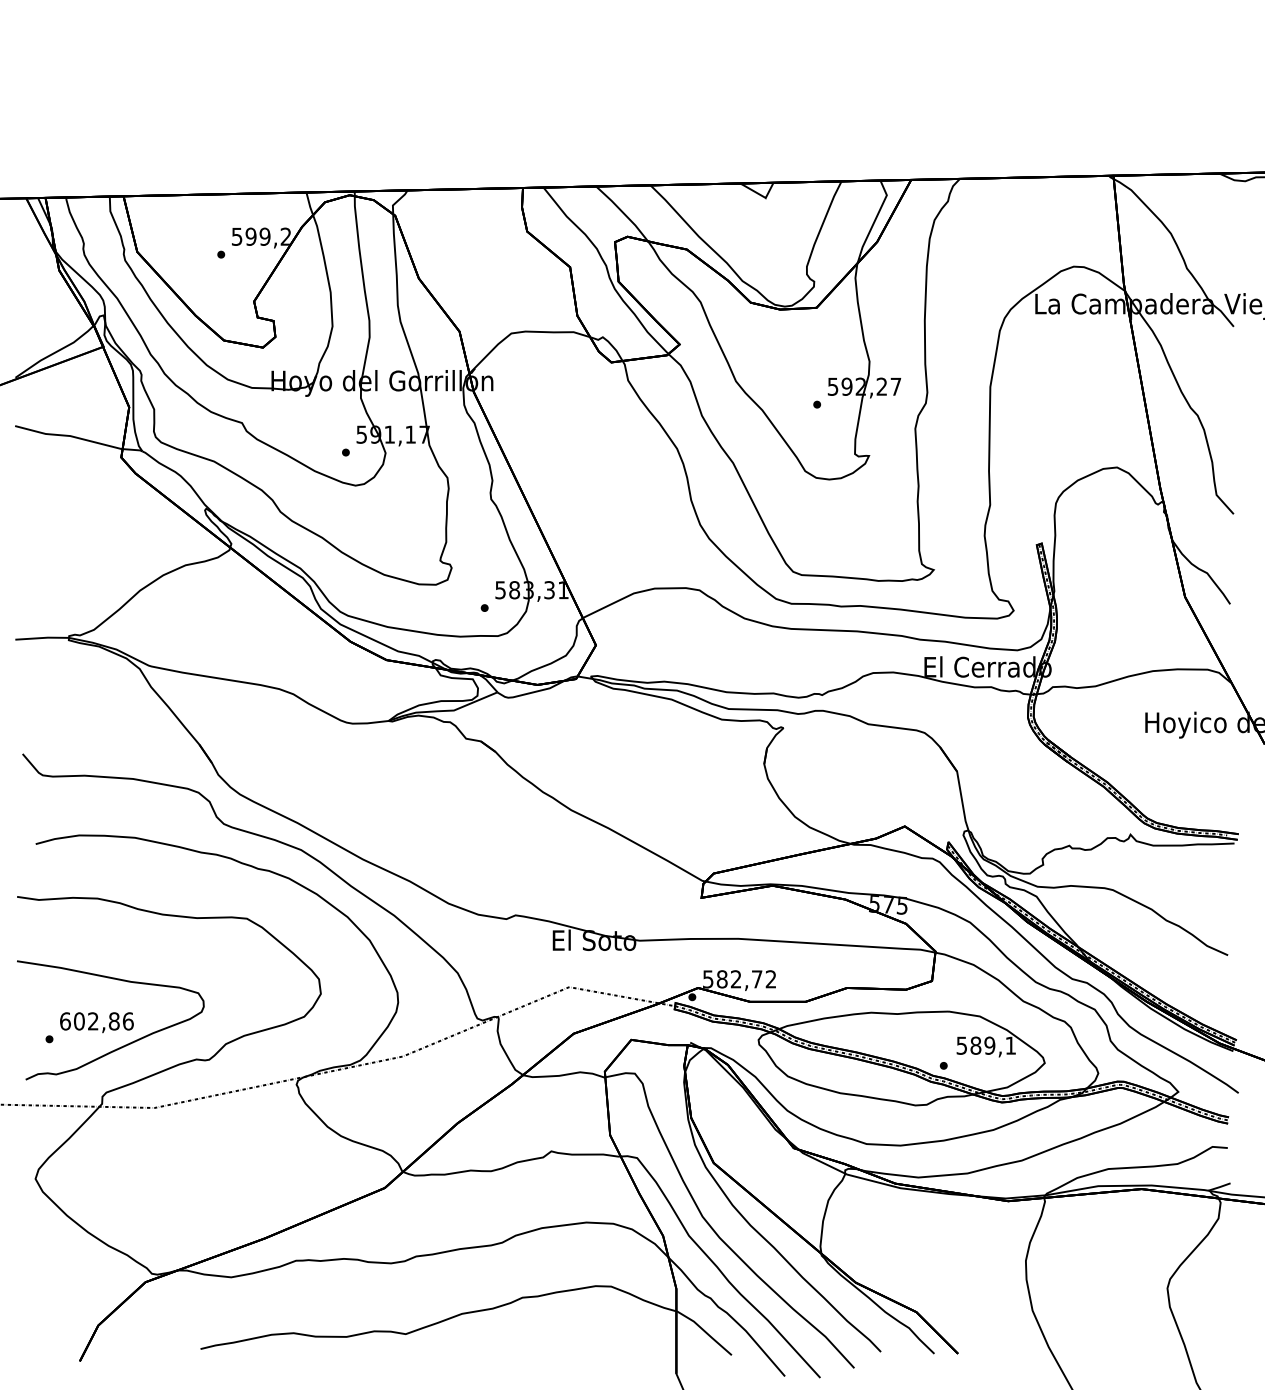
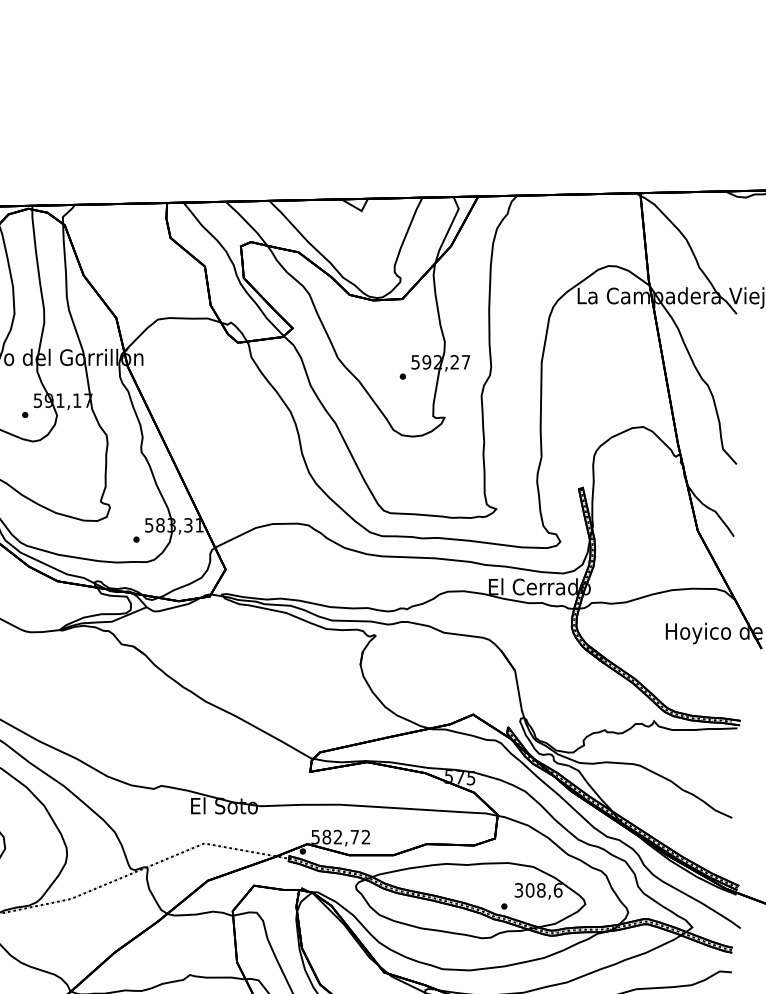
text: (986, 1045) -> (538, 890), 589,1 -> 308,6

